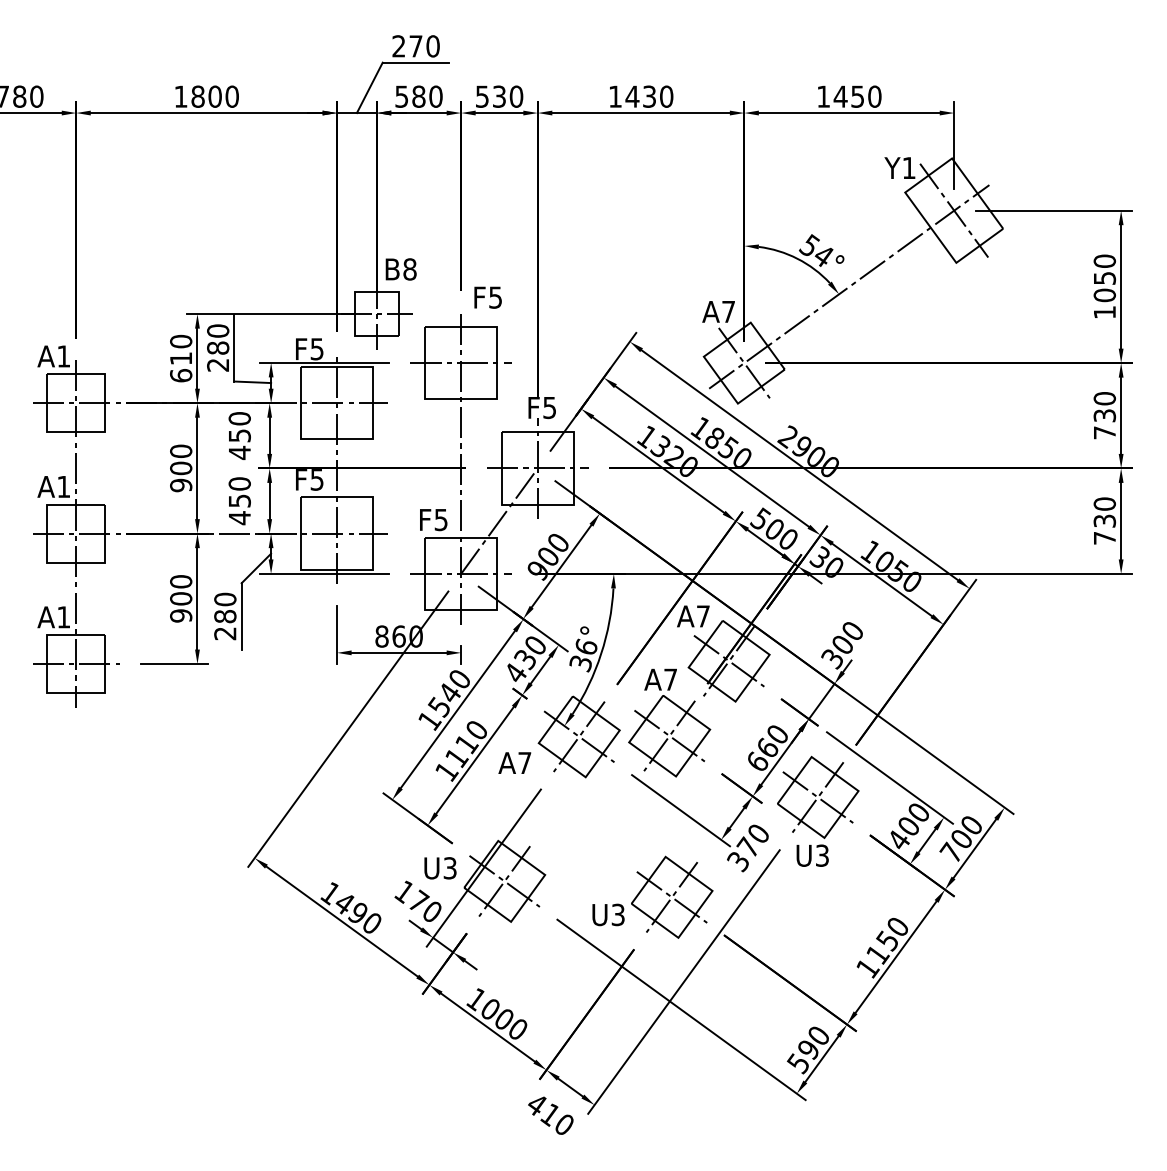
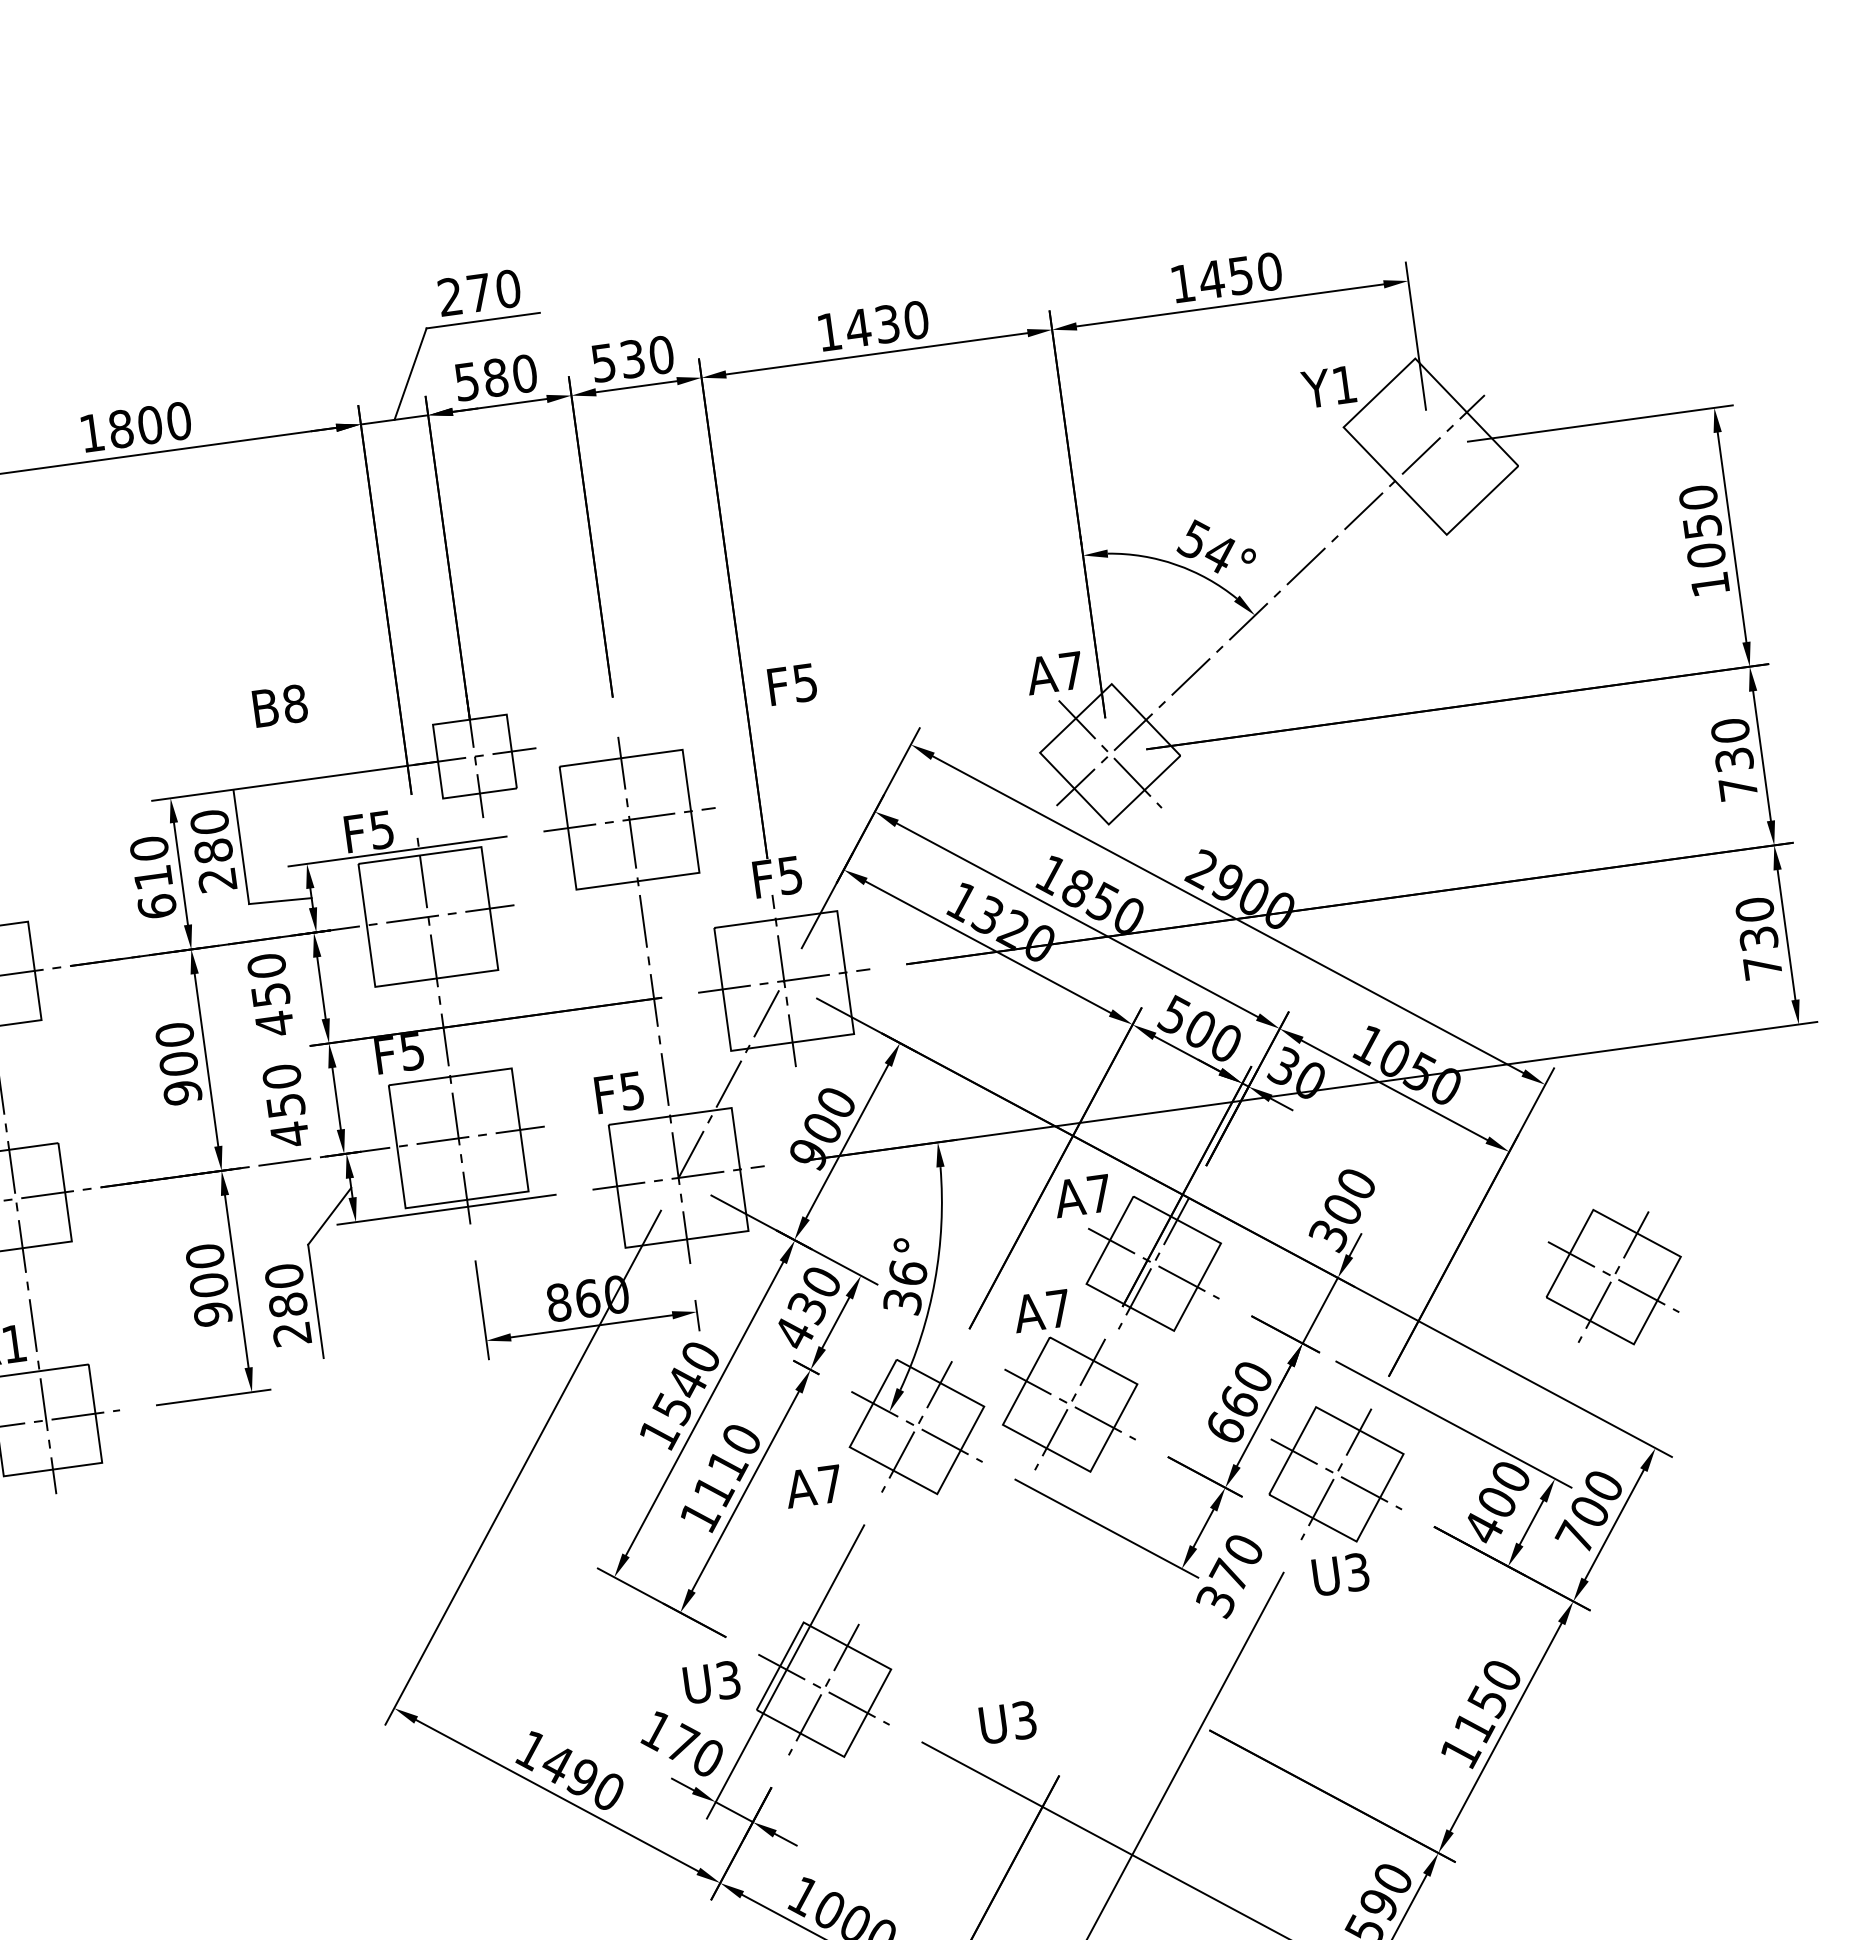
line: (954, 210) -> (1431, 446), removed
text: (400, 269) -> (279, 706), moved
text: (487, 297) -> (791, 684), moved
part: (672, 896) -> (1614, 1275), moved

